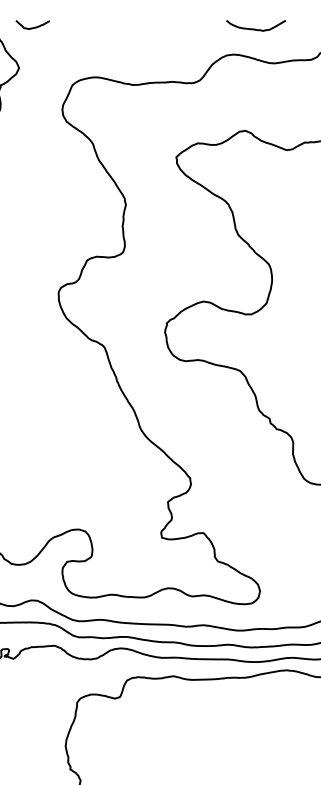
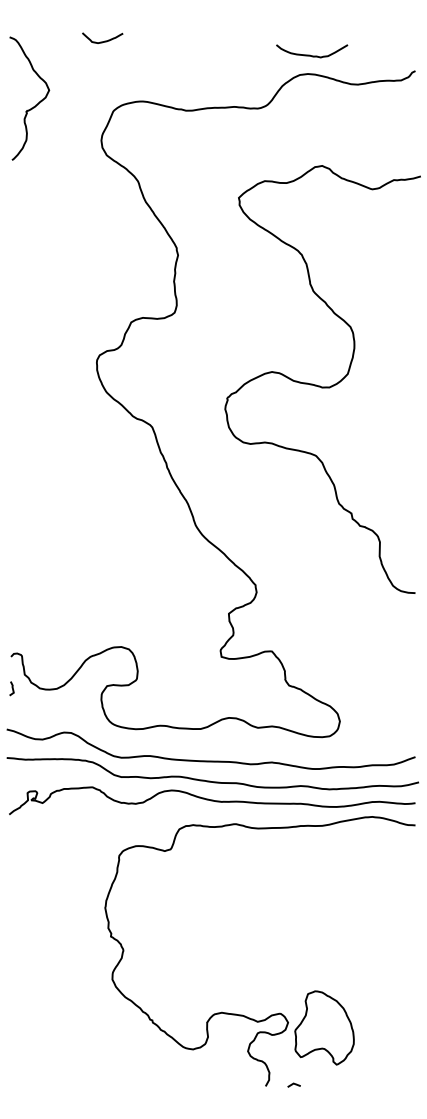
curve: (34, 26) -> (104, 40), moved
curve: (254, 28) -> (310, 54), moved

